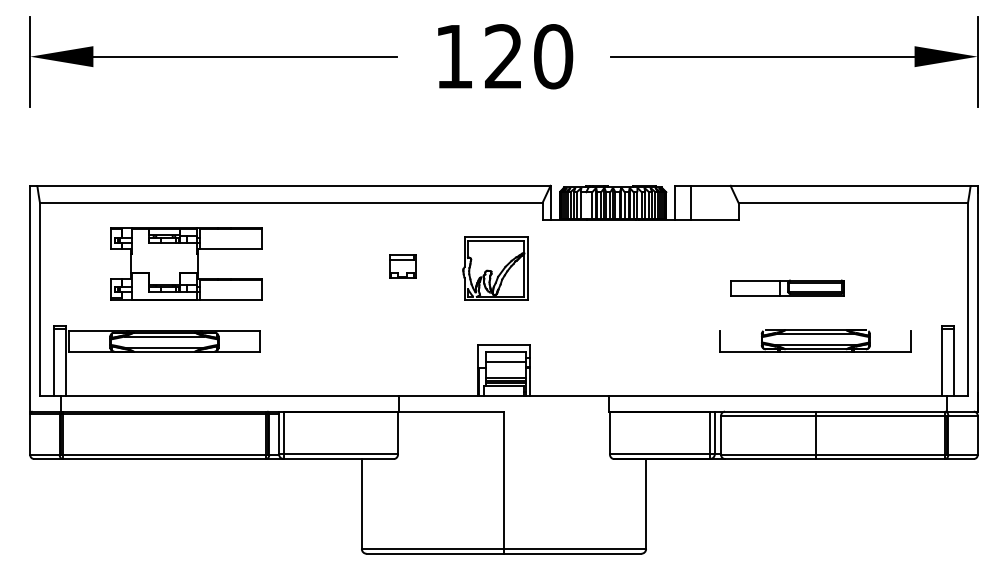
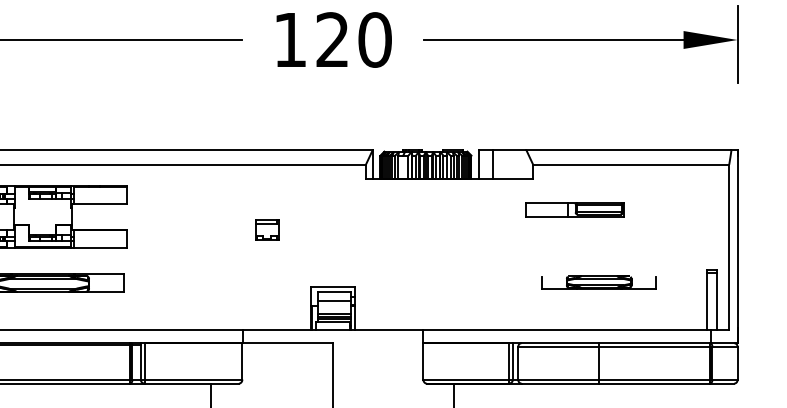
part: (402, 266) -> (266, 230), moved
part: (495, 268) -> (325, 220), removed
part: (787, 287) -> (575, 208), moved
part: (815, 340) -> (598, 282), size x0.7

